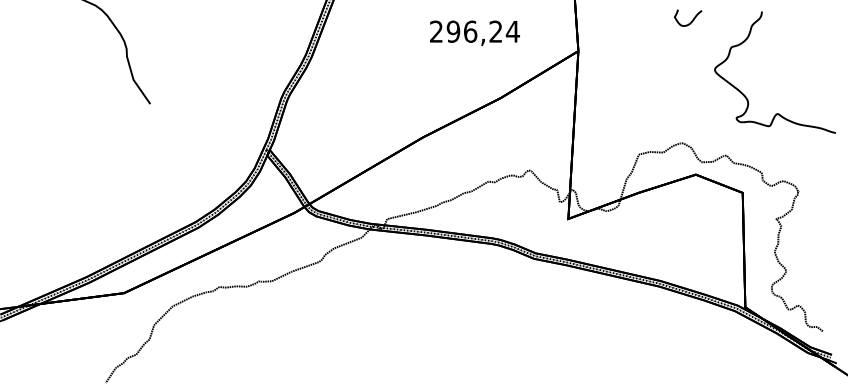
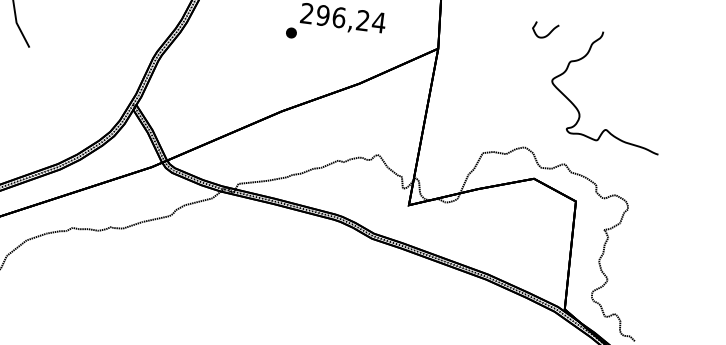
part: (422, 53) -> (291, 32), added
curve: (746, 96) -> (578, 109), moved

